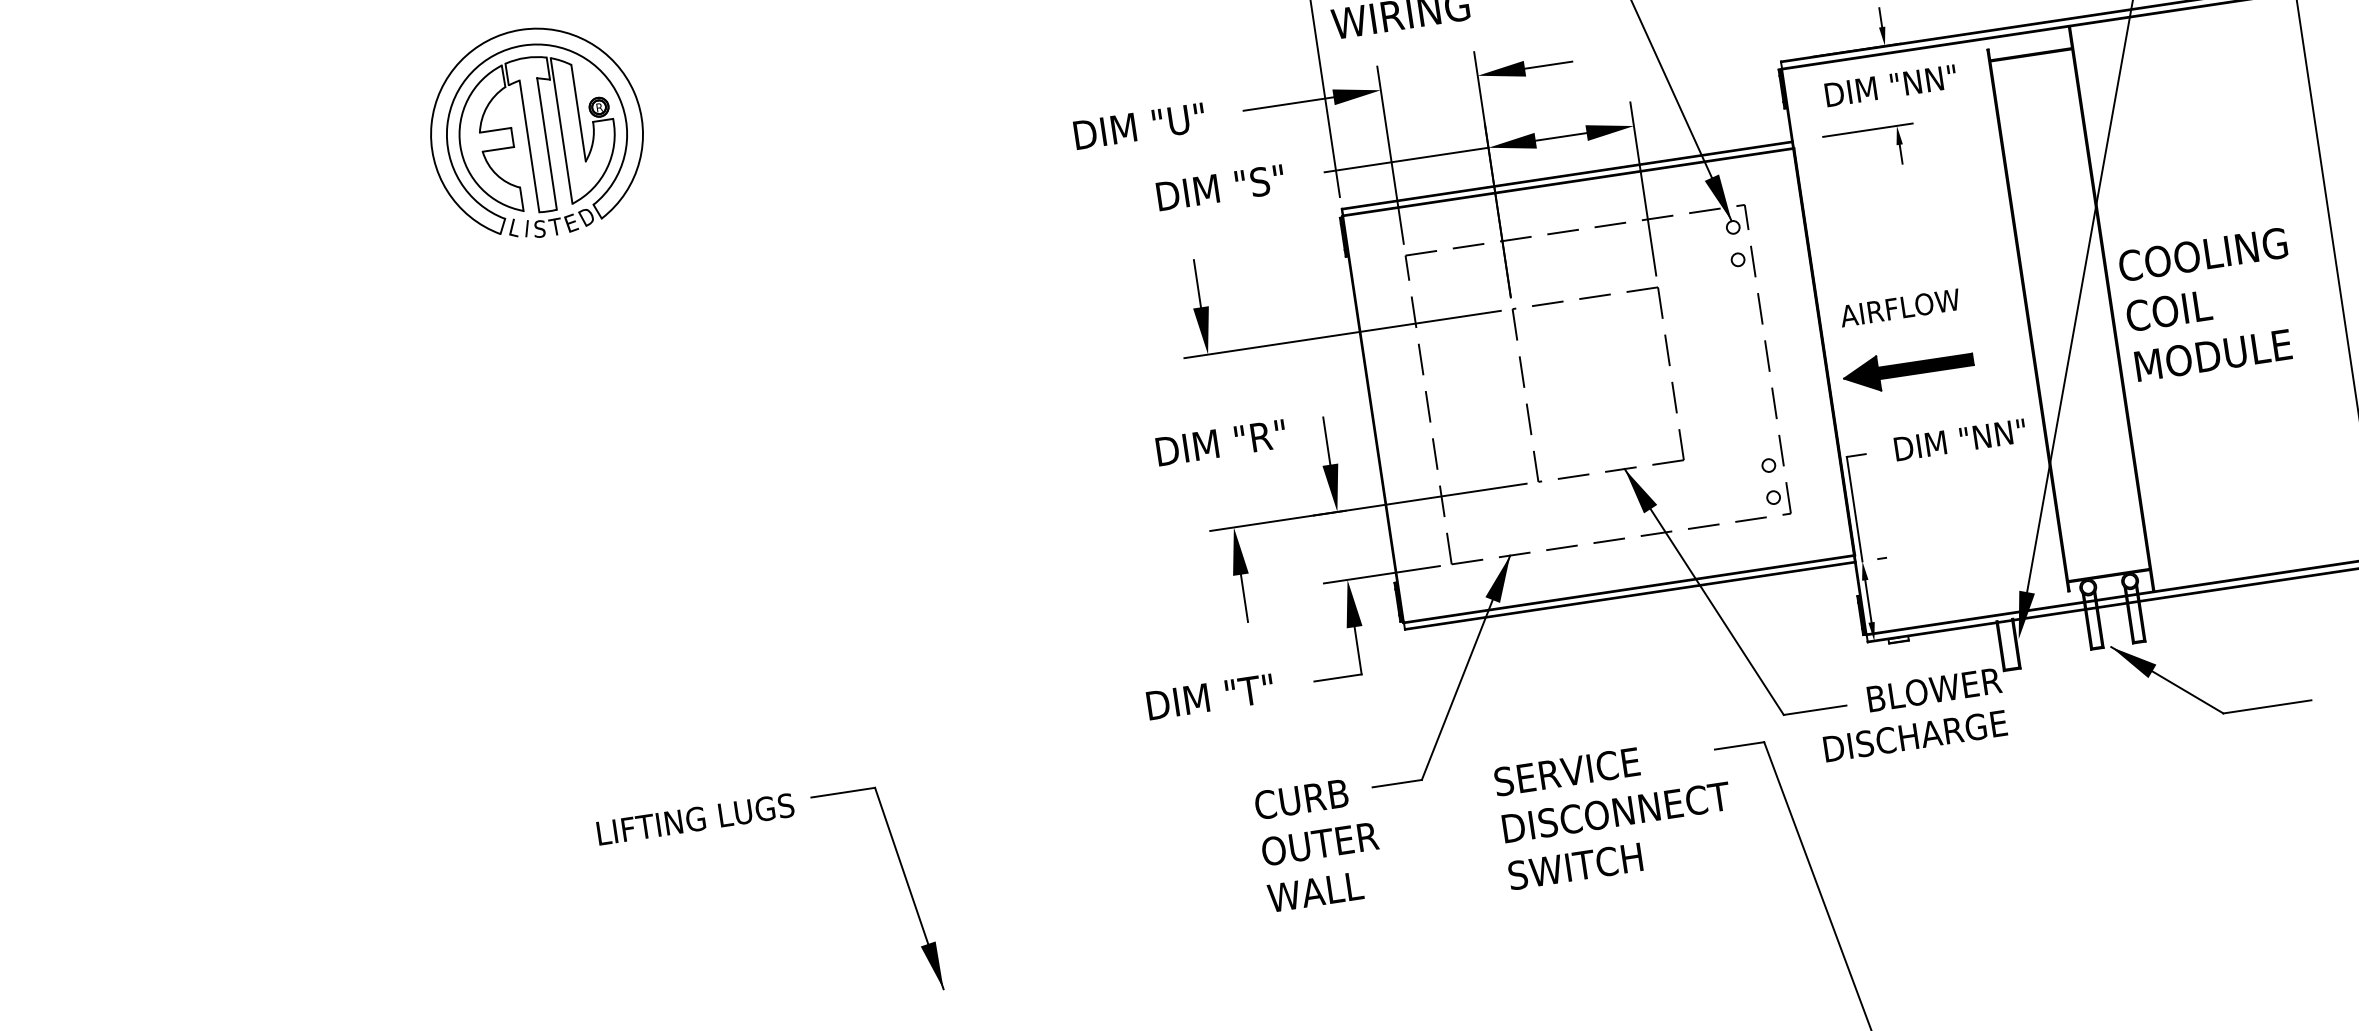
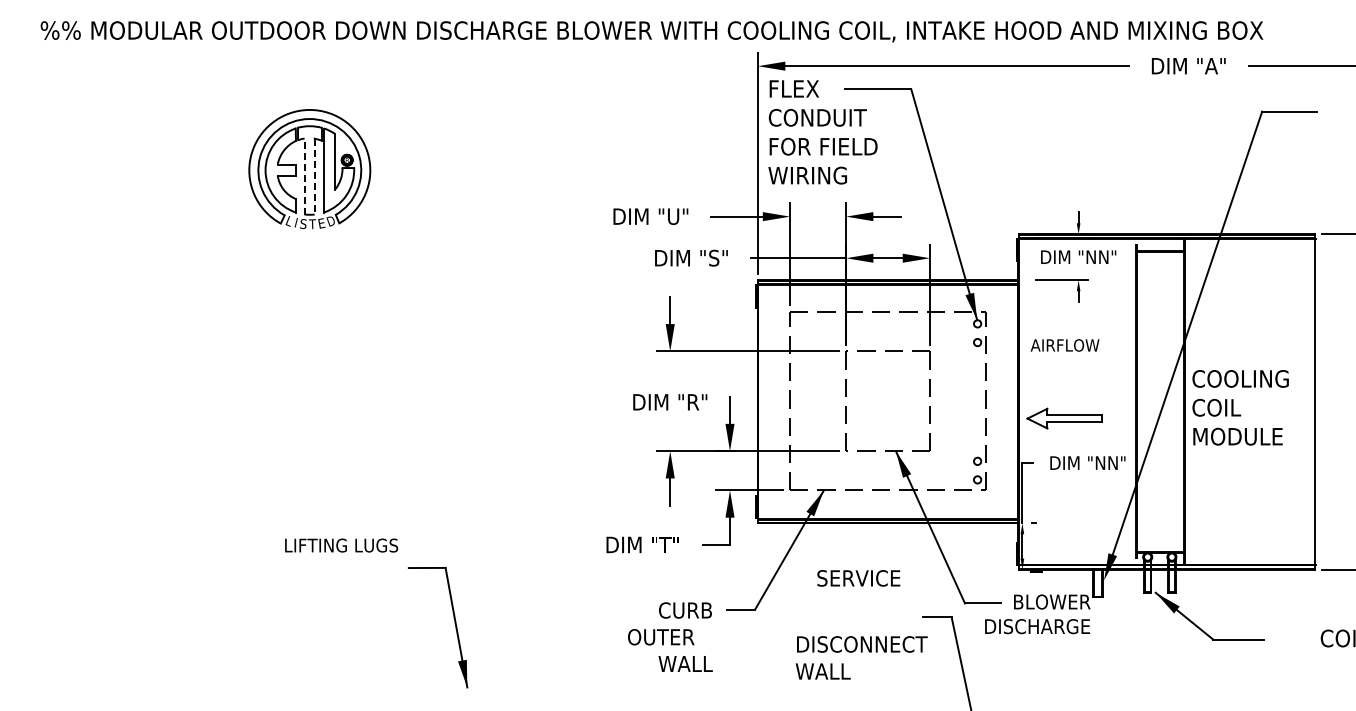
line: (546, 143) -> (314, 176), solid -> dashed
line: (529, 146) -> (304, 176), solid -> dashed
text: (1899, 308) -> (1064, 345), moved
fill: (1908, 368) -> (1064, 418), removed
text: (1566, 772) -> (858, 578), moved
text: (695, 819) -> (341, 545), moved
text: (1320, 844) -> (661, 637), moved
text: (1573, 866) -> (833, 671), SWITCH -> WALL

